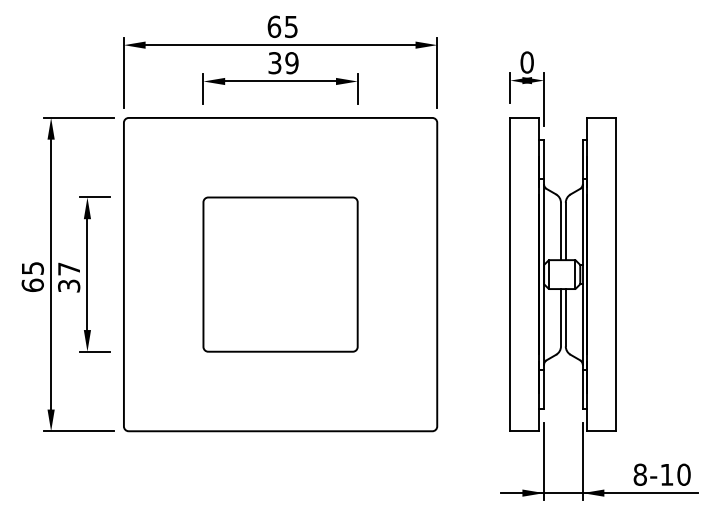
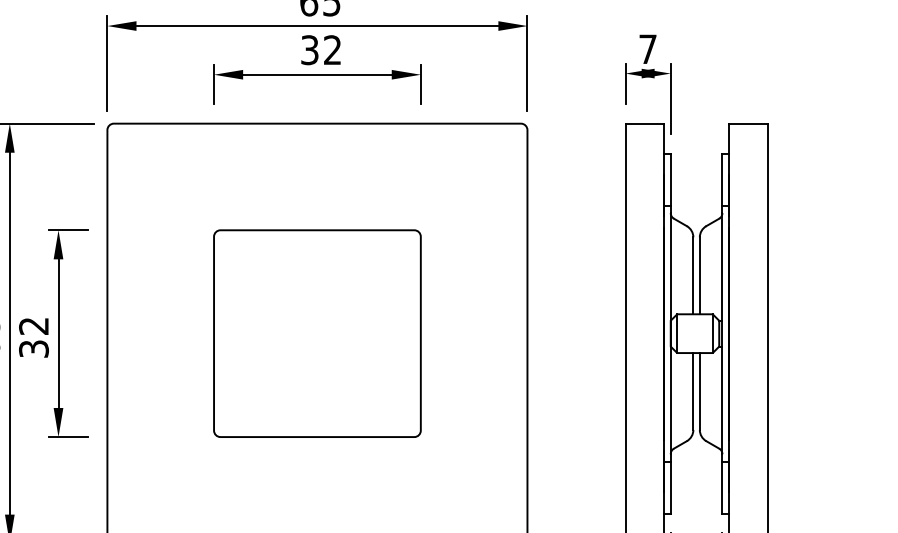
text: (526, 62) -> (647, 49), 0 -> 7
text: (291, 63) -> (332, 50), 39 -> 32
text: (68, 268) -> (33, 325), 37 -> 32

